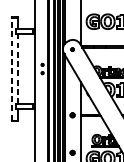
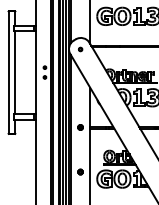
line: (11, 68) -> (8, 72), dashed -> solid
line: (17, 68) -> (15, 72), dashed -> solid

